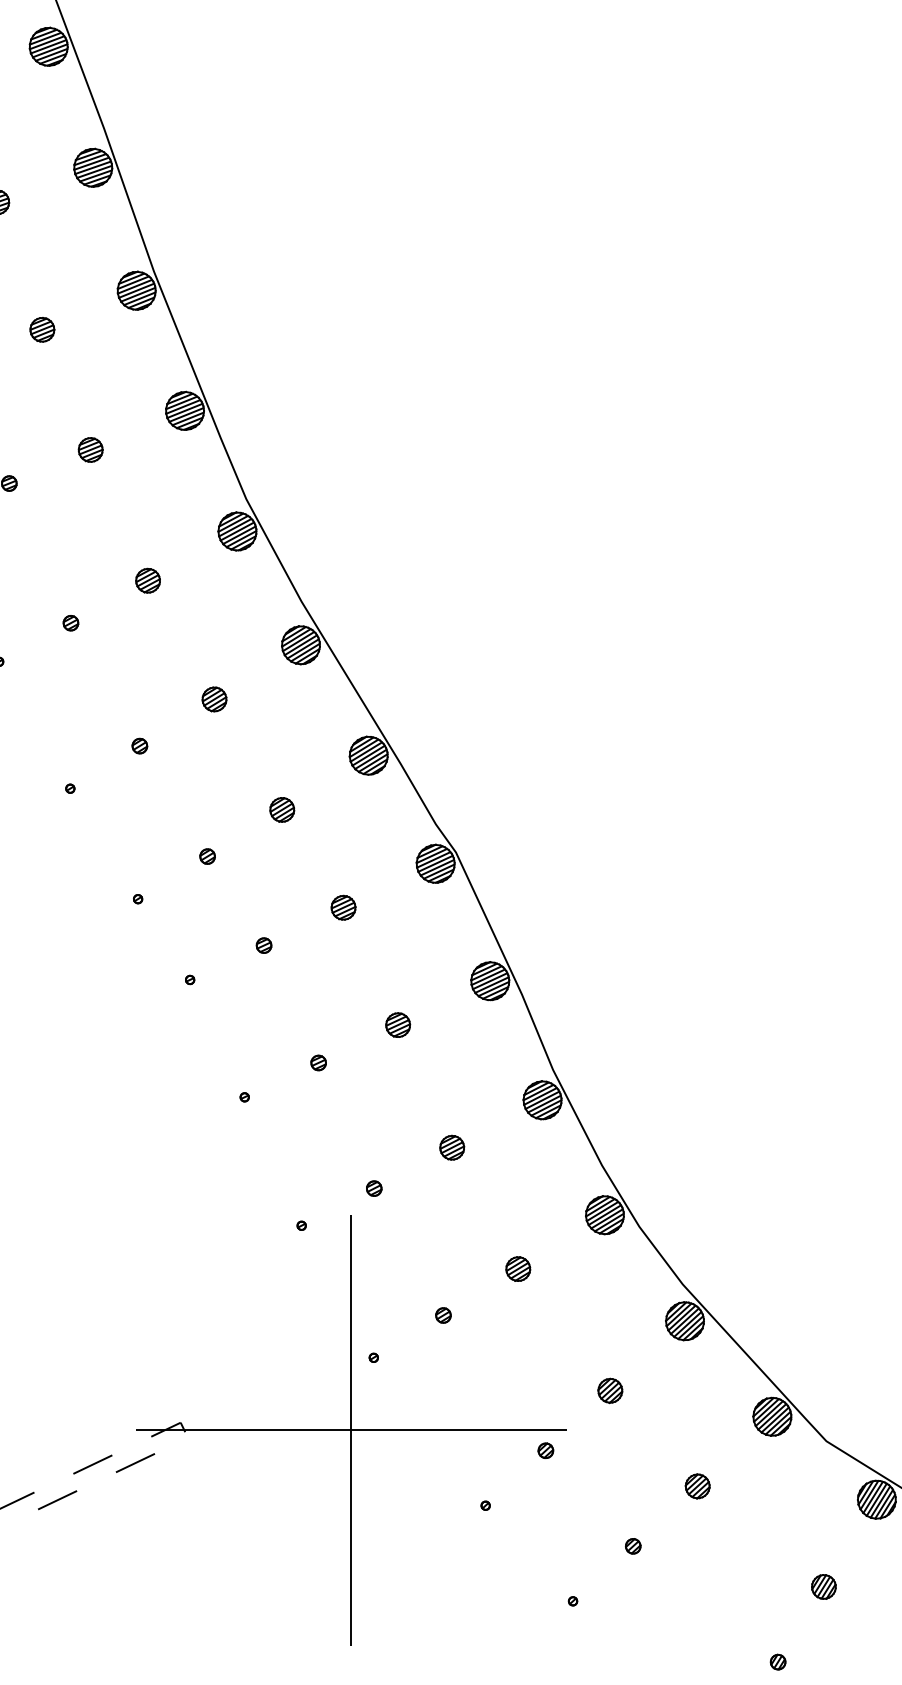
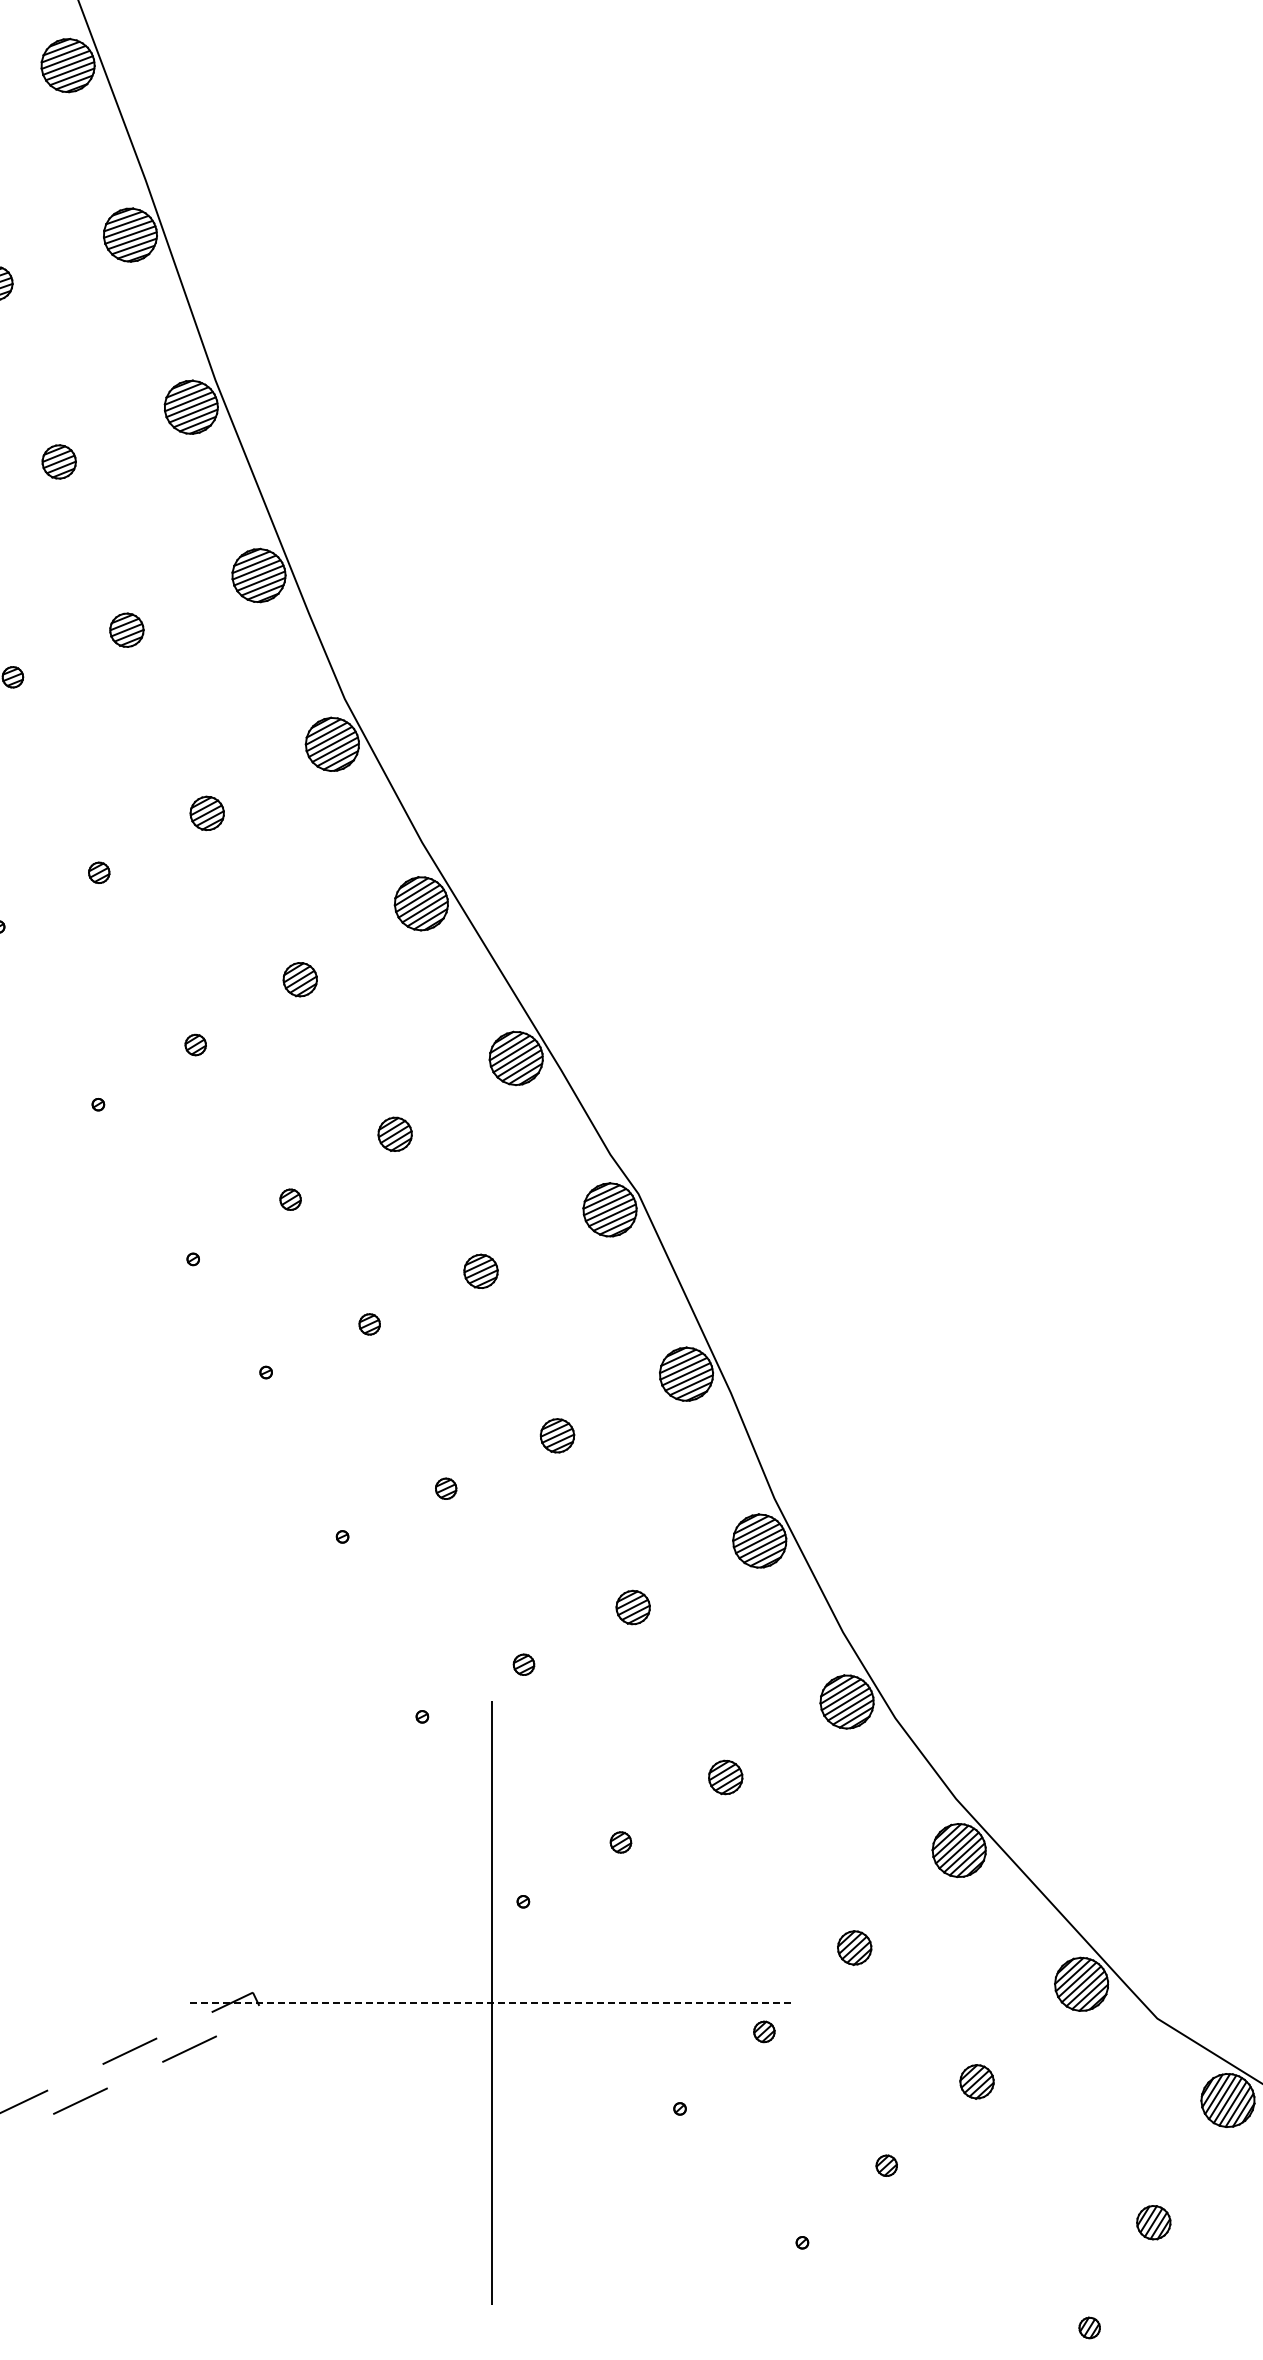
line: (351, 1430) -> (492, 2003), solid -> dashed

